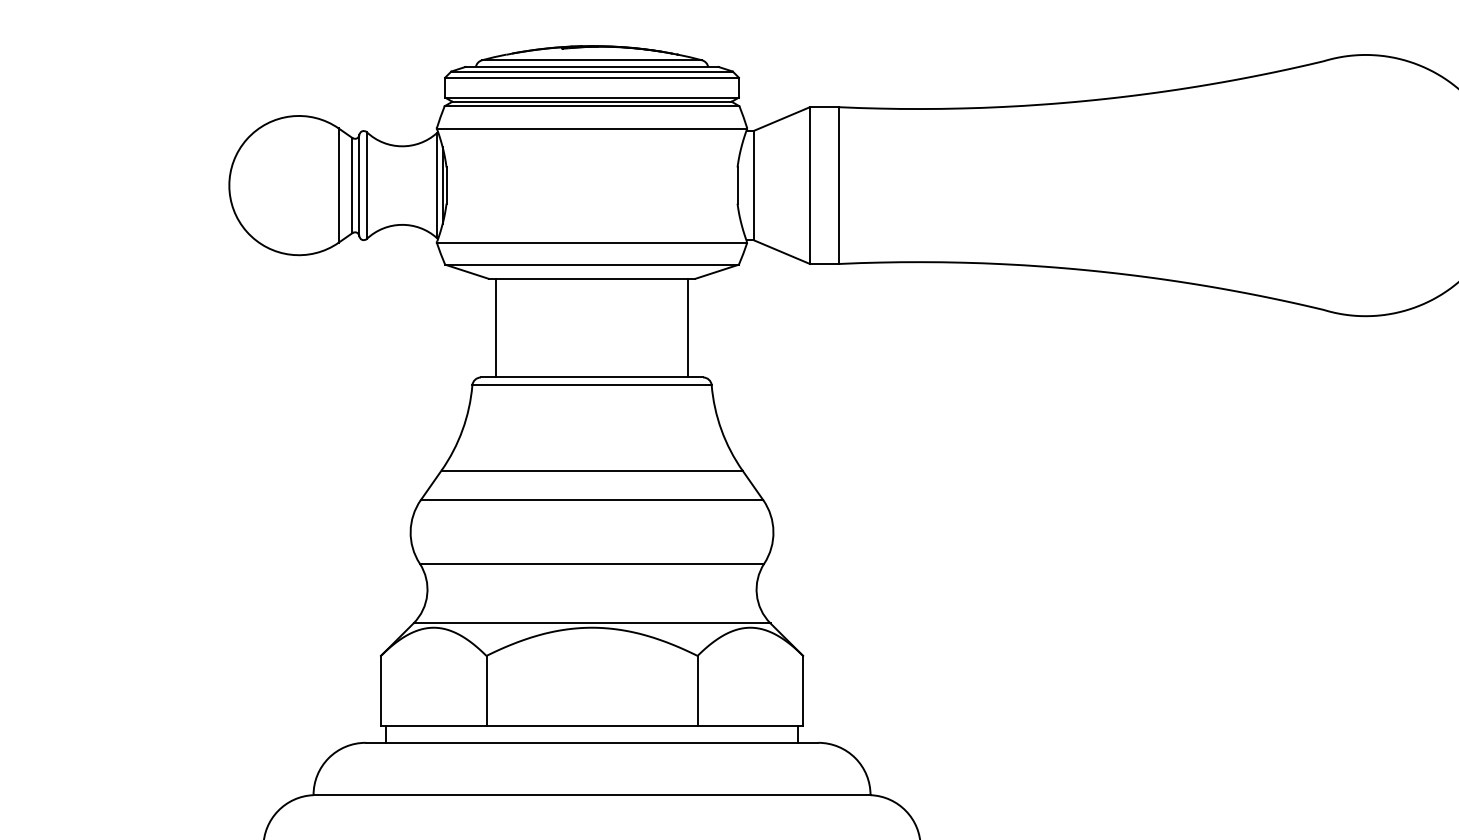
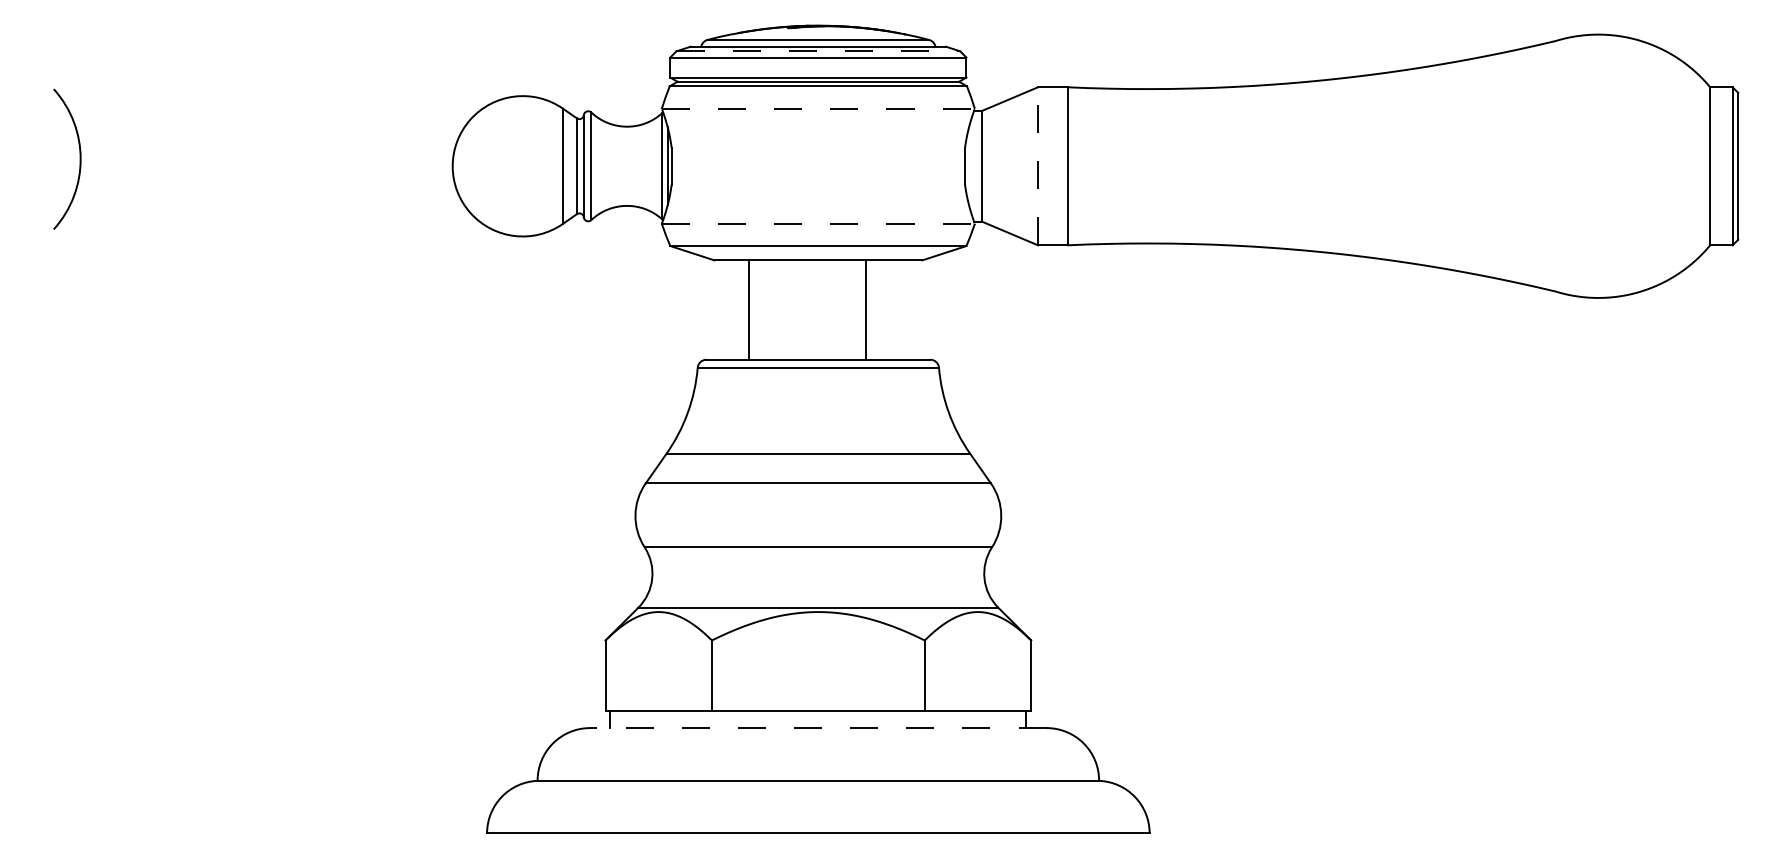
line: (592, 71) -> (818, 51), solid -> dashed
line: (592, 128) -> (818, 108), solid -> dashed
line: (810, 184) -> (1038, 165), solid -> dashed
line: (592, 242) -> (818, 223), solid -> dashed
line: (495, 327) -> (748, 309), moved
line: (687, 327) -> (865, 309), moved
line: (591, 743) -> (817, 728), solid -> dashed

